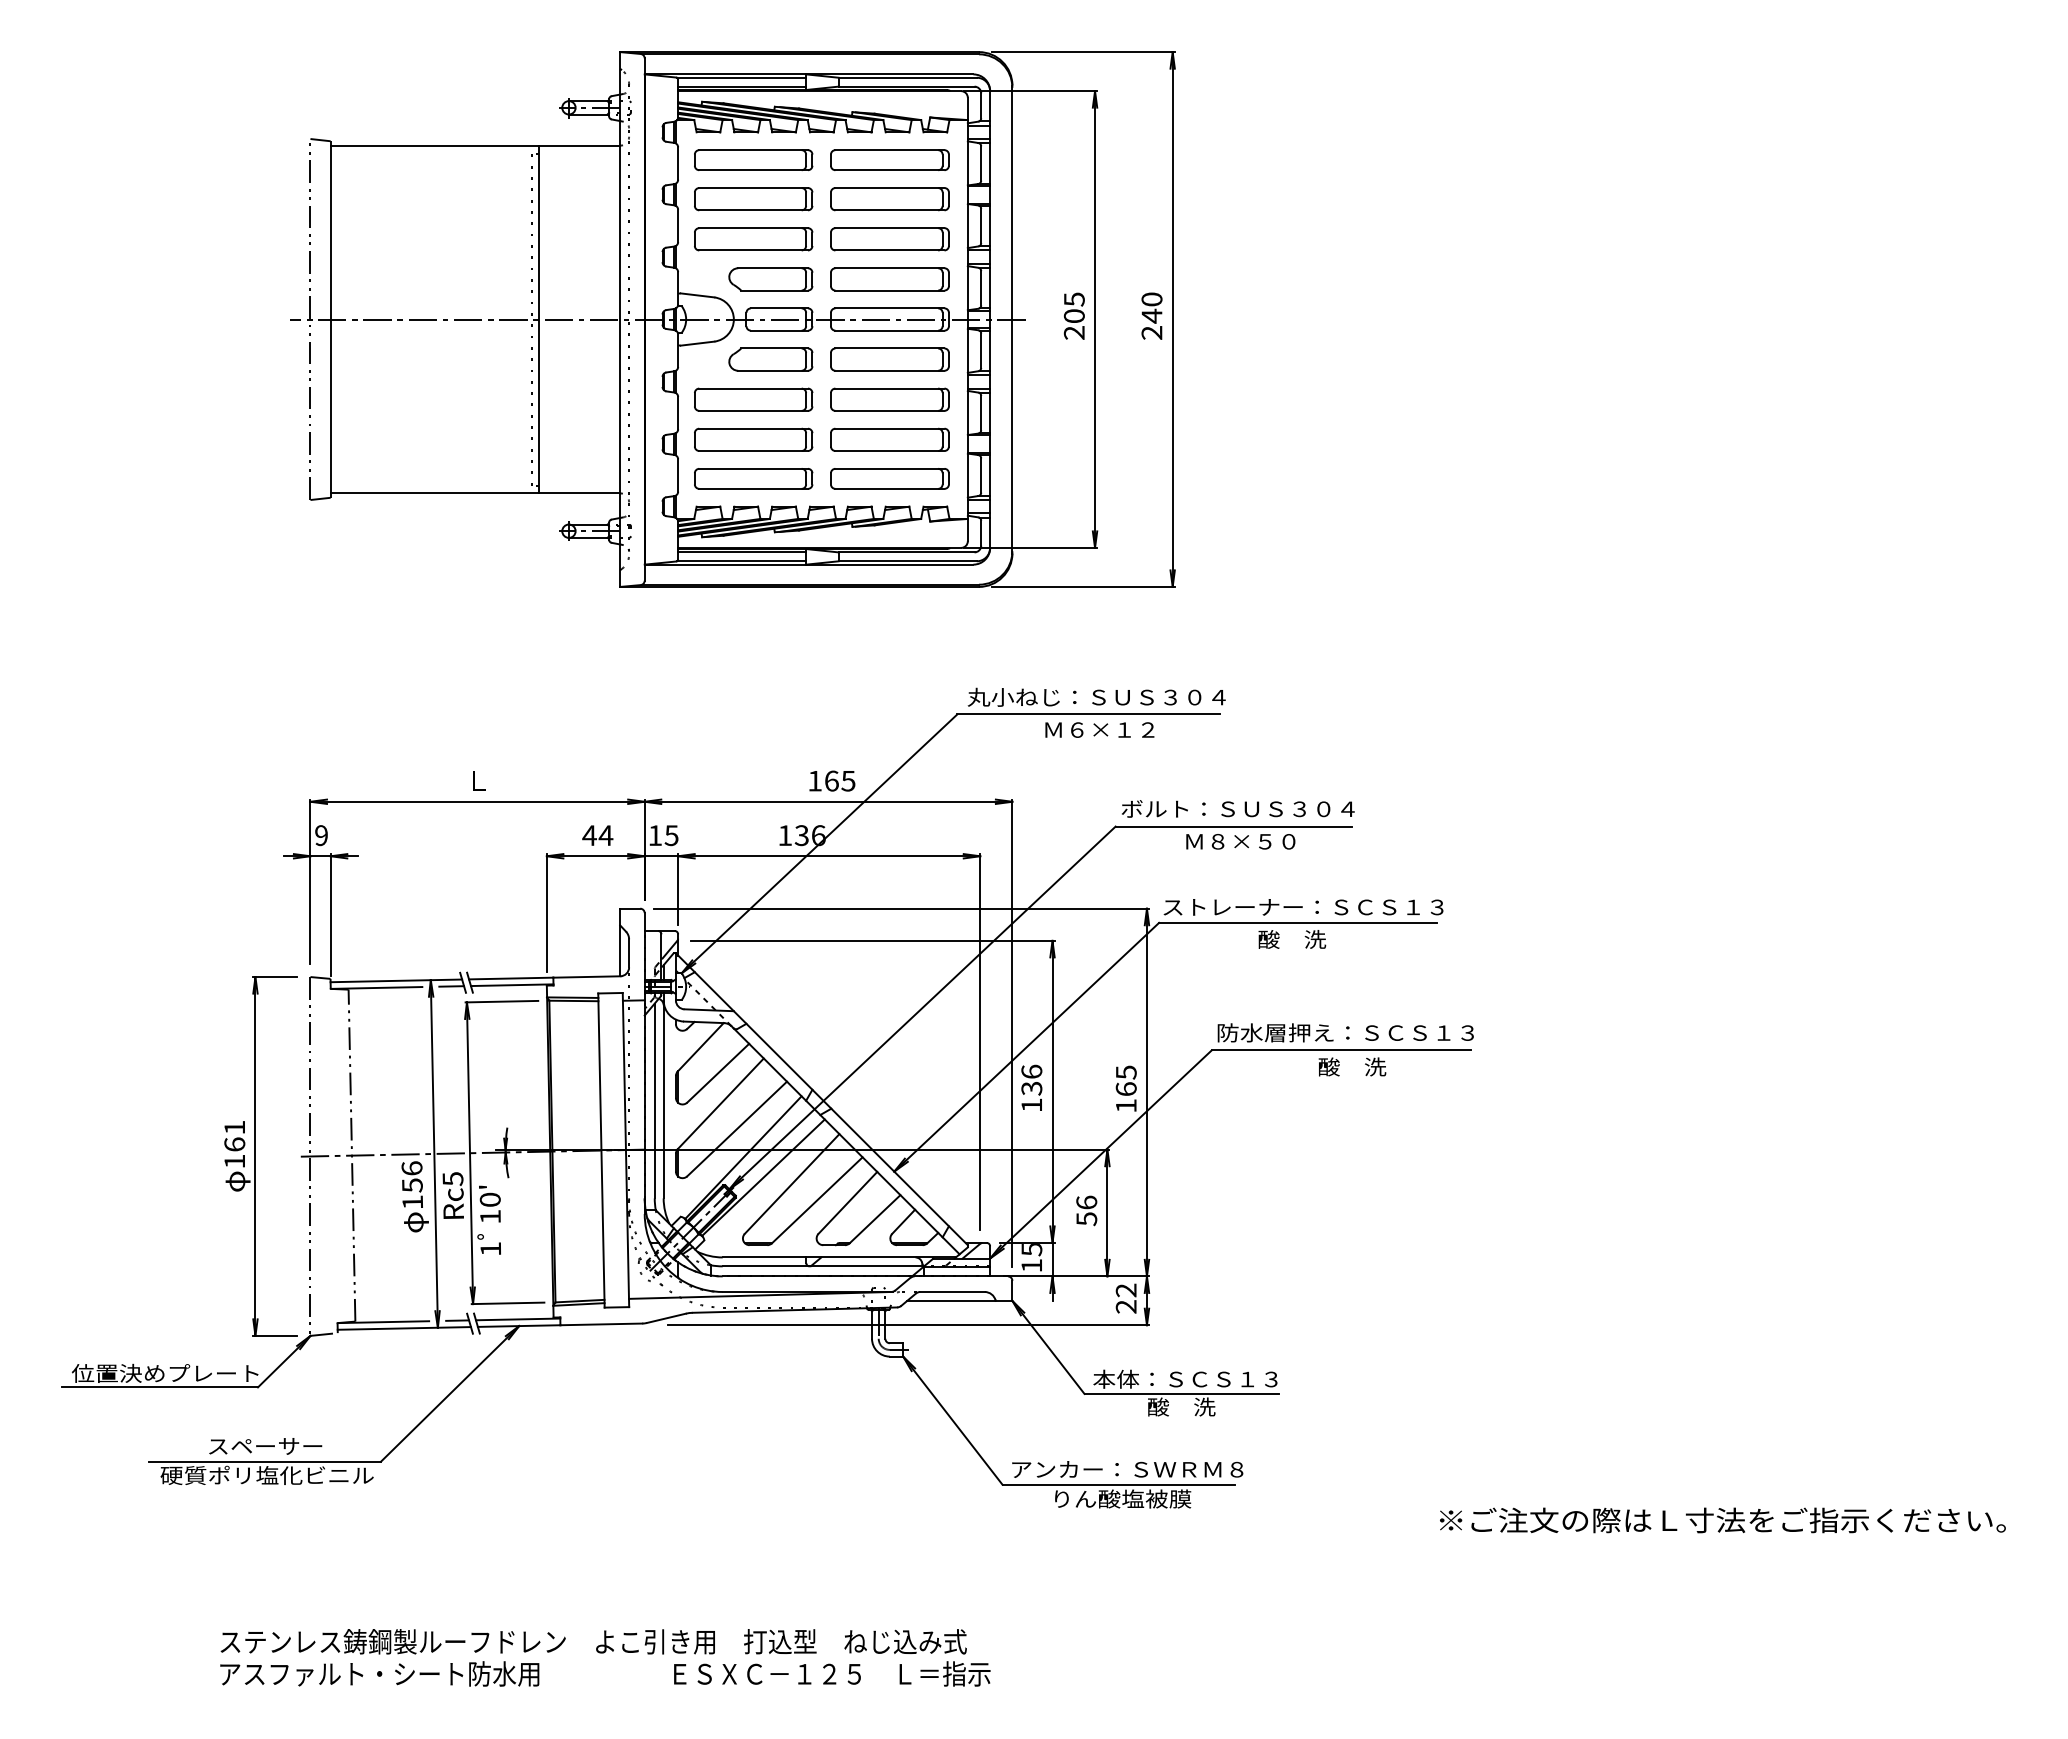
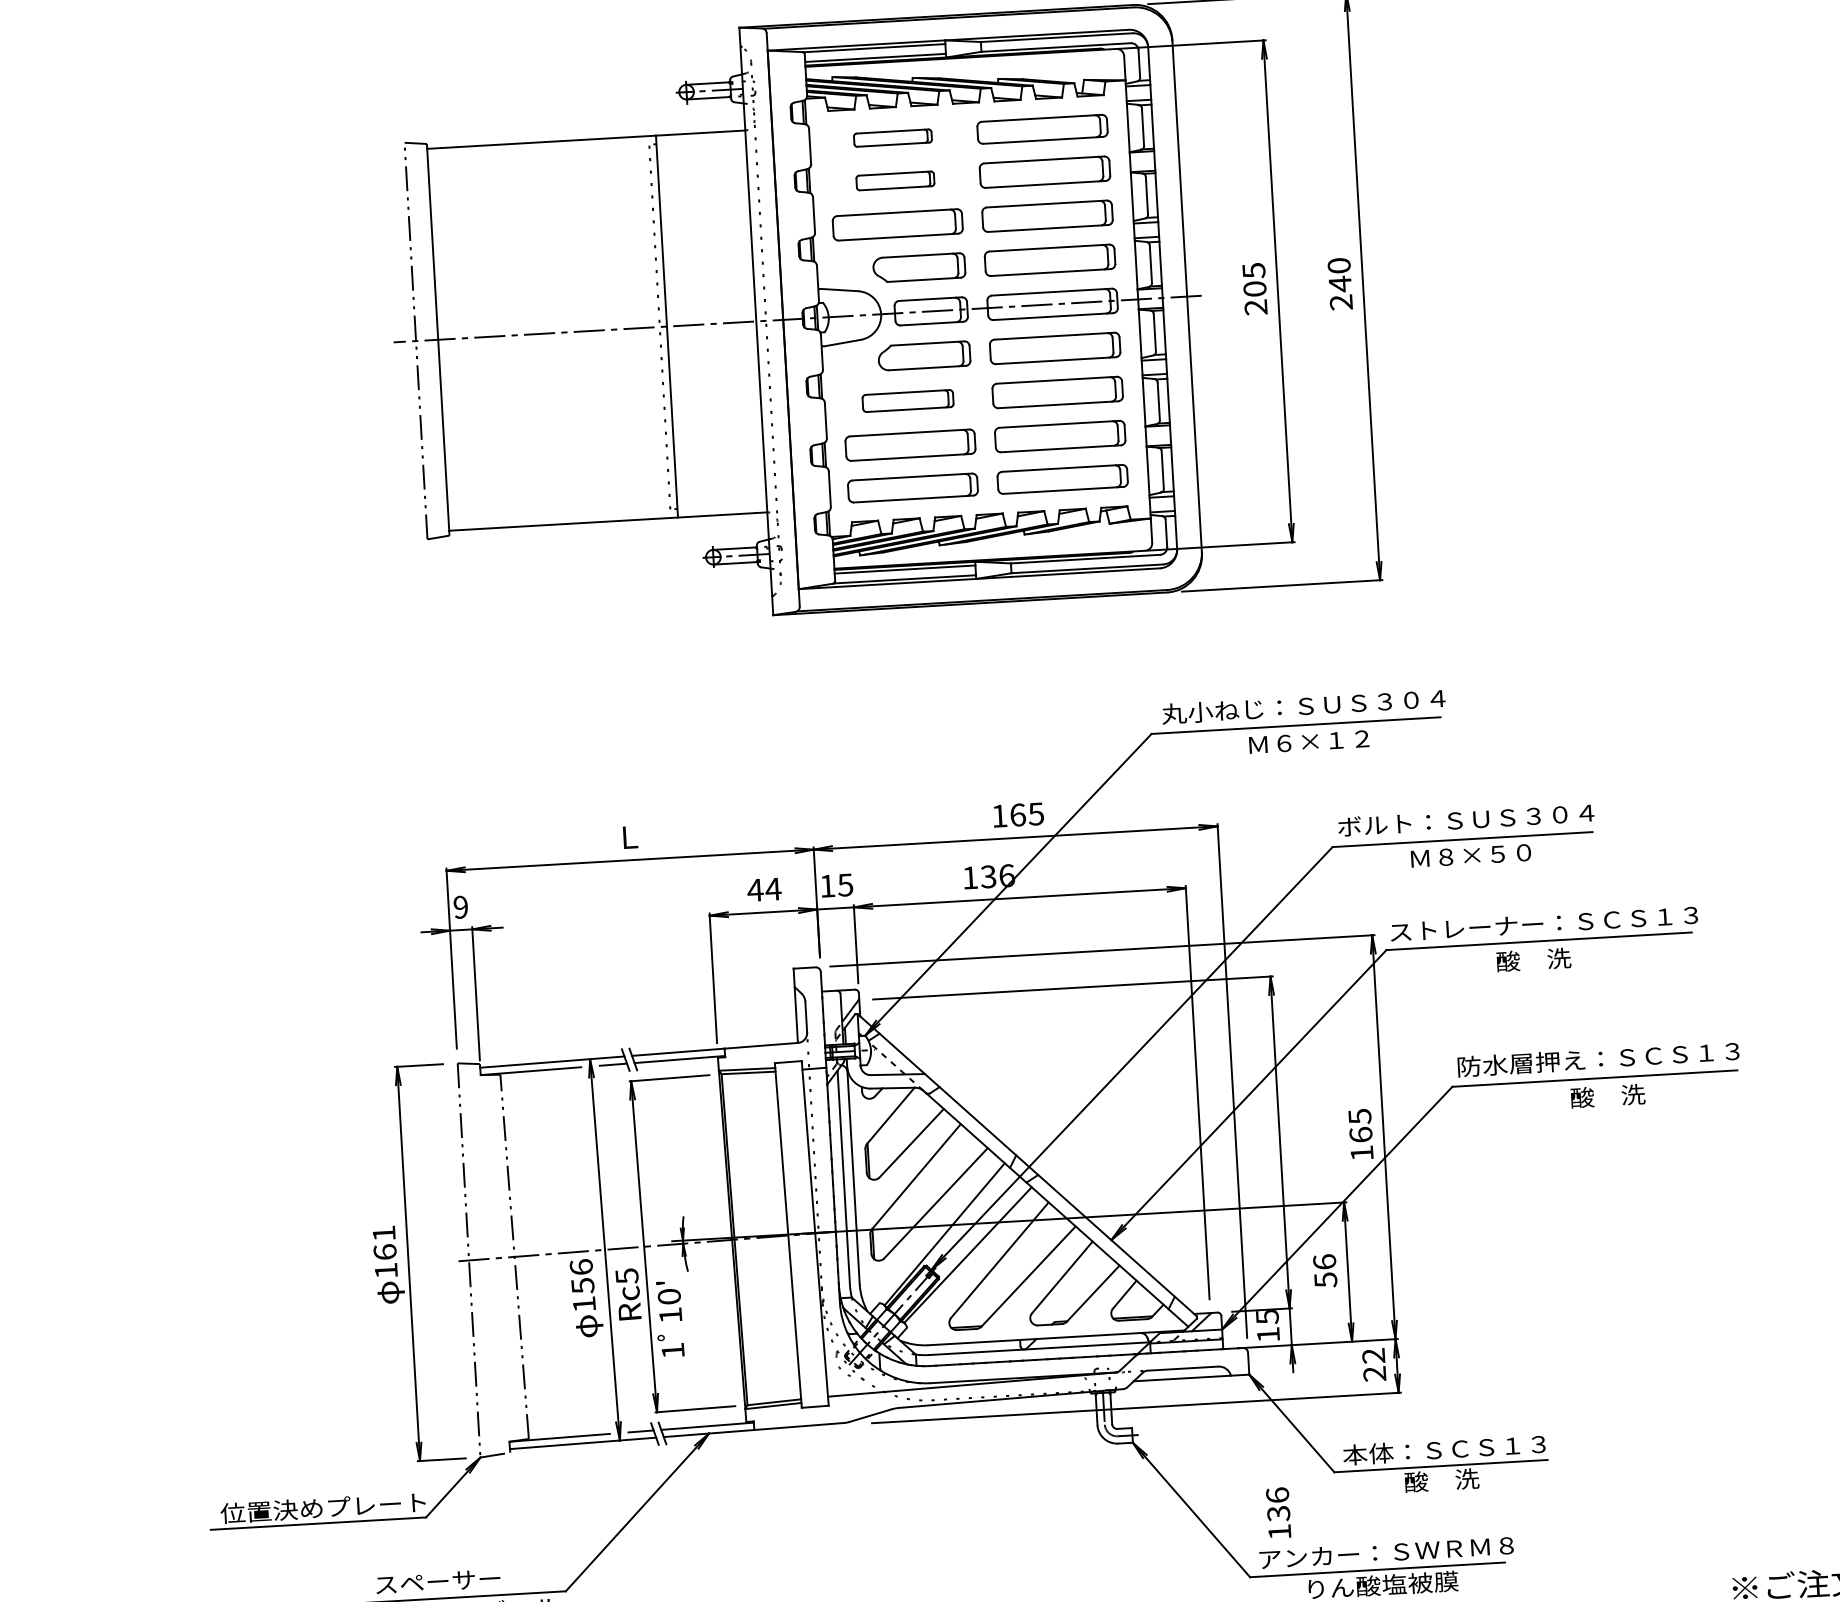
part: (753, 160) -> (892, 138), size x0.6
part: (753, 199) -> (895, 181), size x0.6
part: (753, 399) -> (907, 400), size x0.7
text: (1031, 1087) -> (1278, 1512), moved

